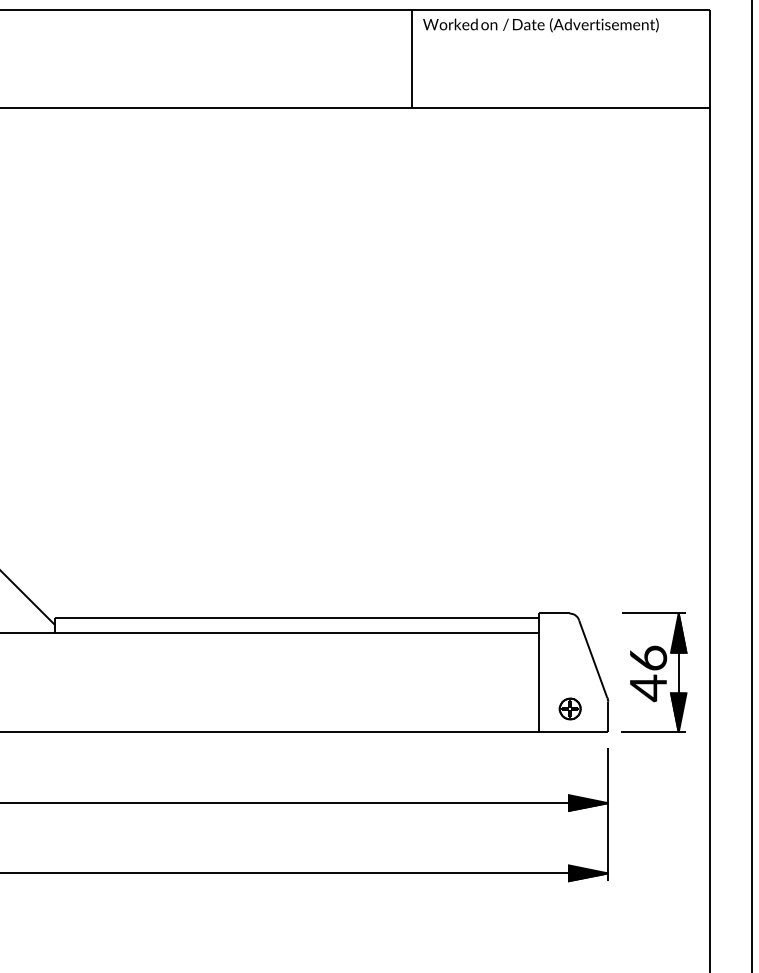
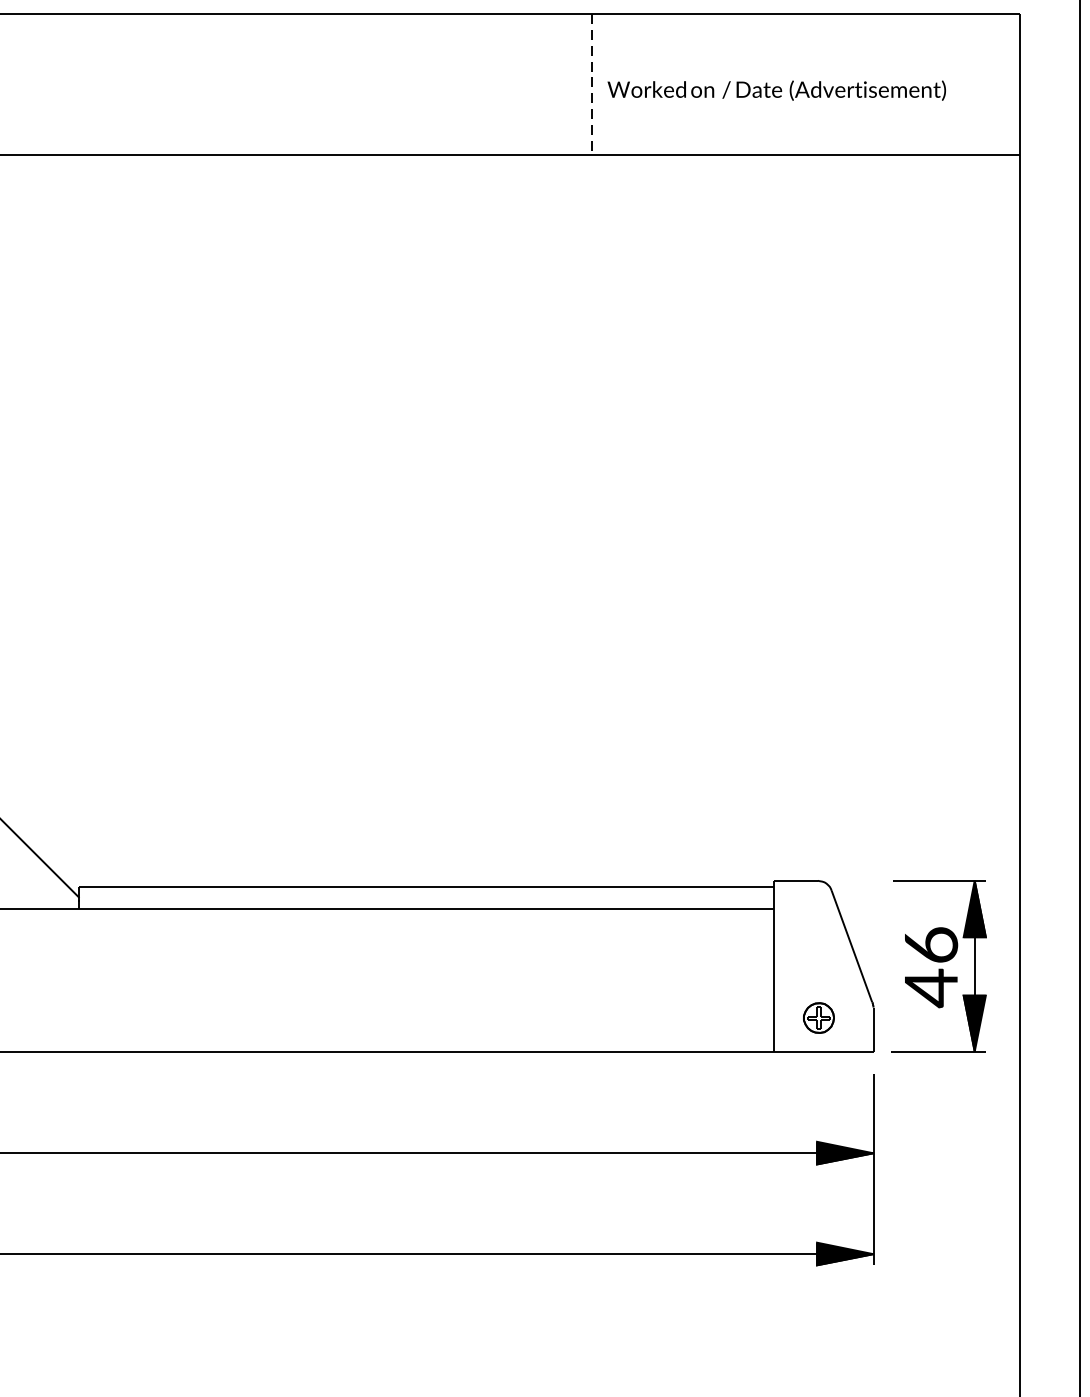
text: (540, 25) -> (776, 90), moved
line: (412, 58) -> (592, 83), solid -> dashed

